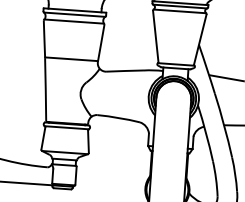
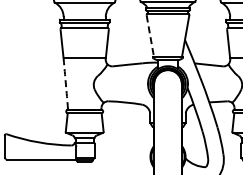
line: (156, 36) -> (150, 35), solid -> dashed
arc: (45, 90) -> (65, 84), solid -> dashed

